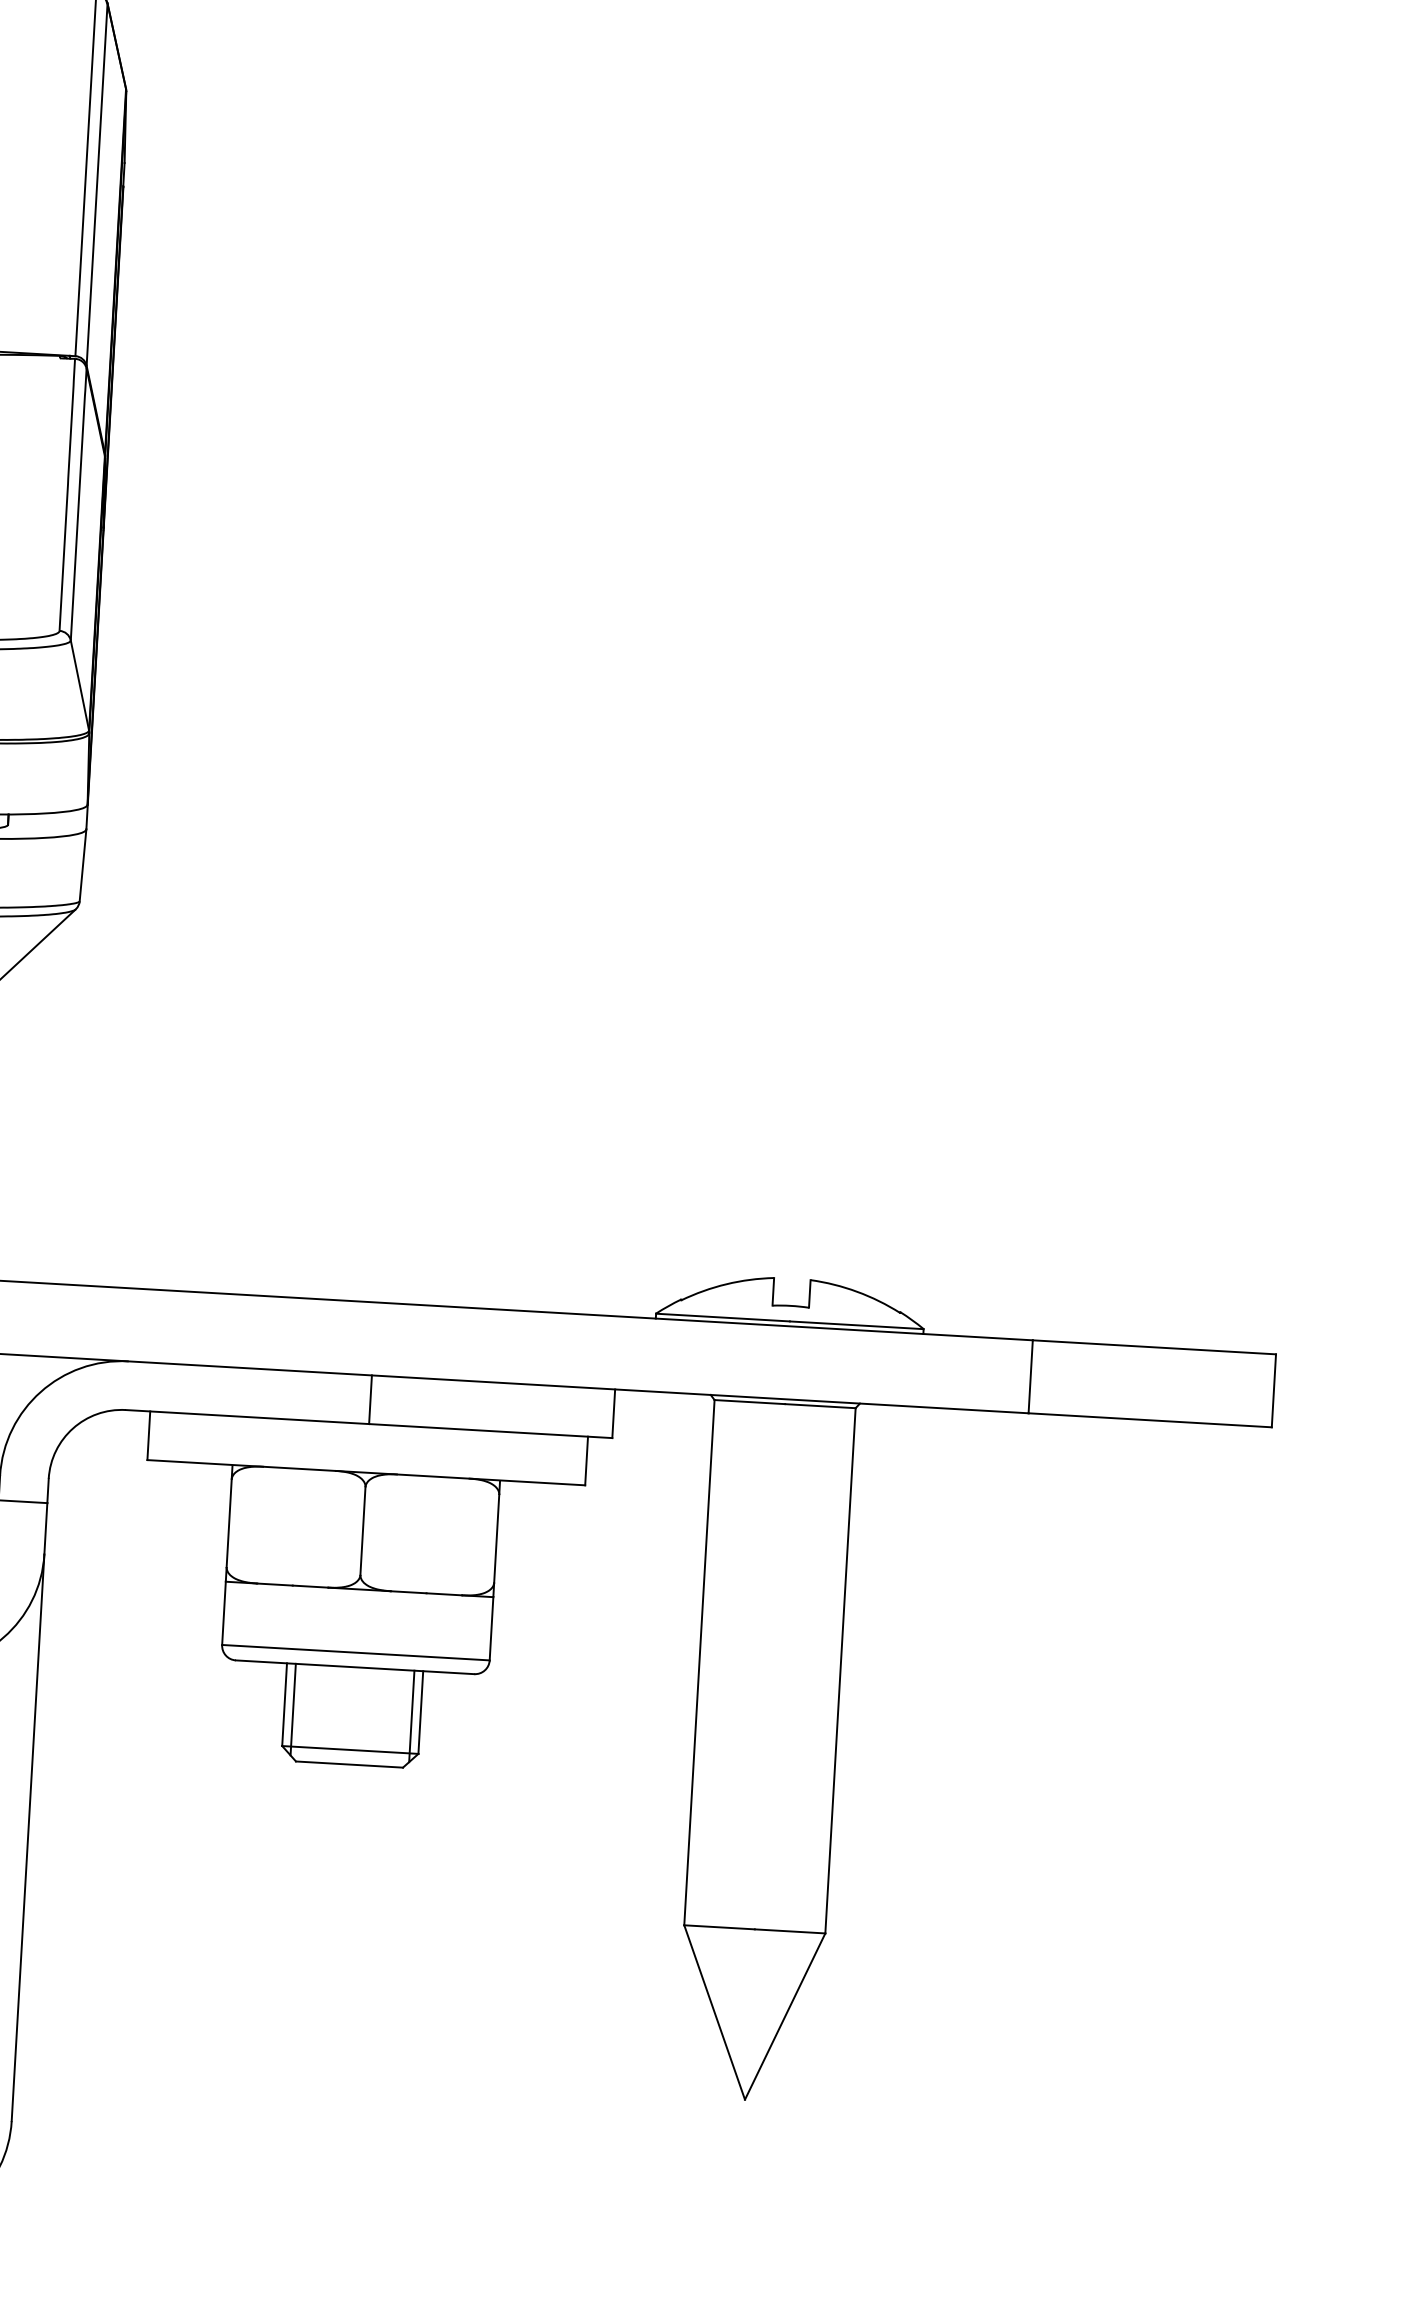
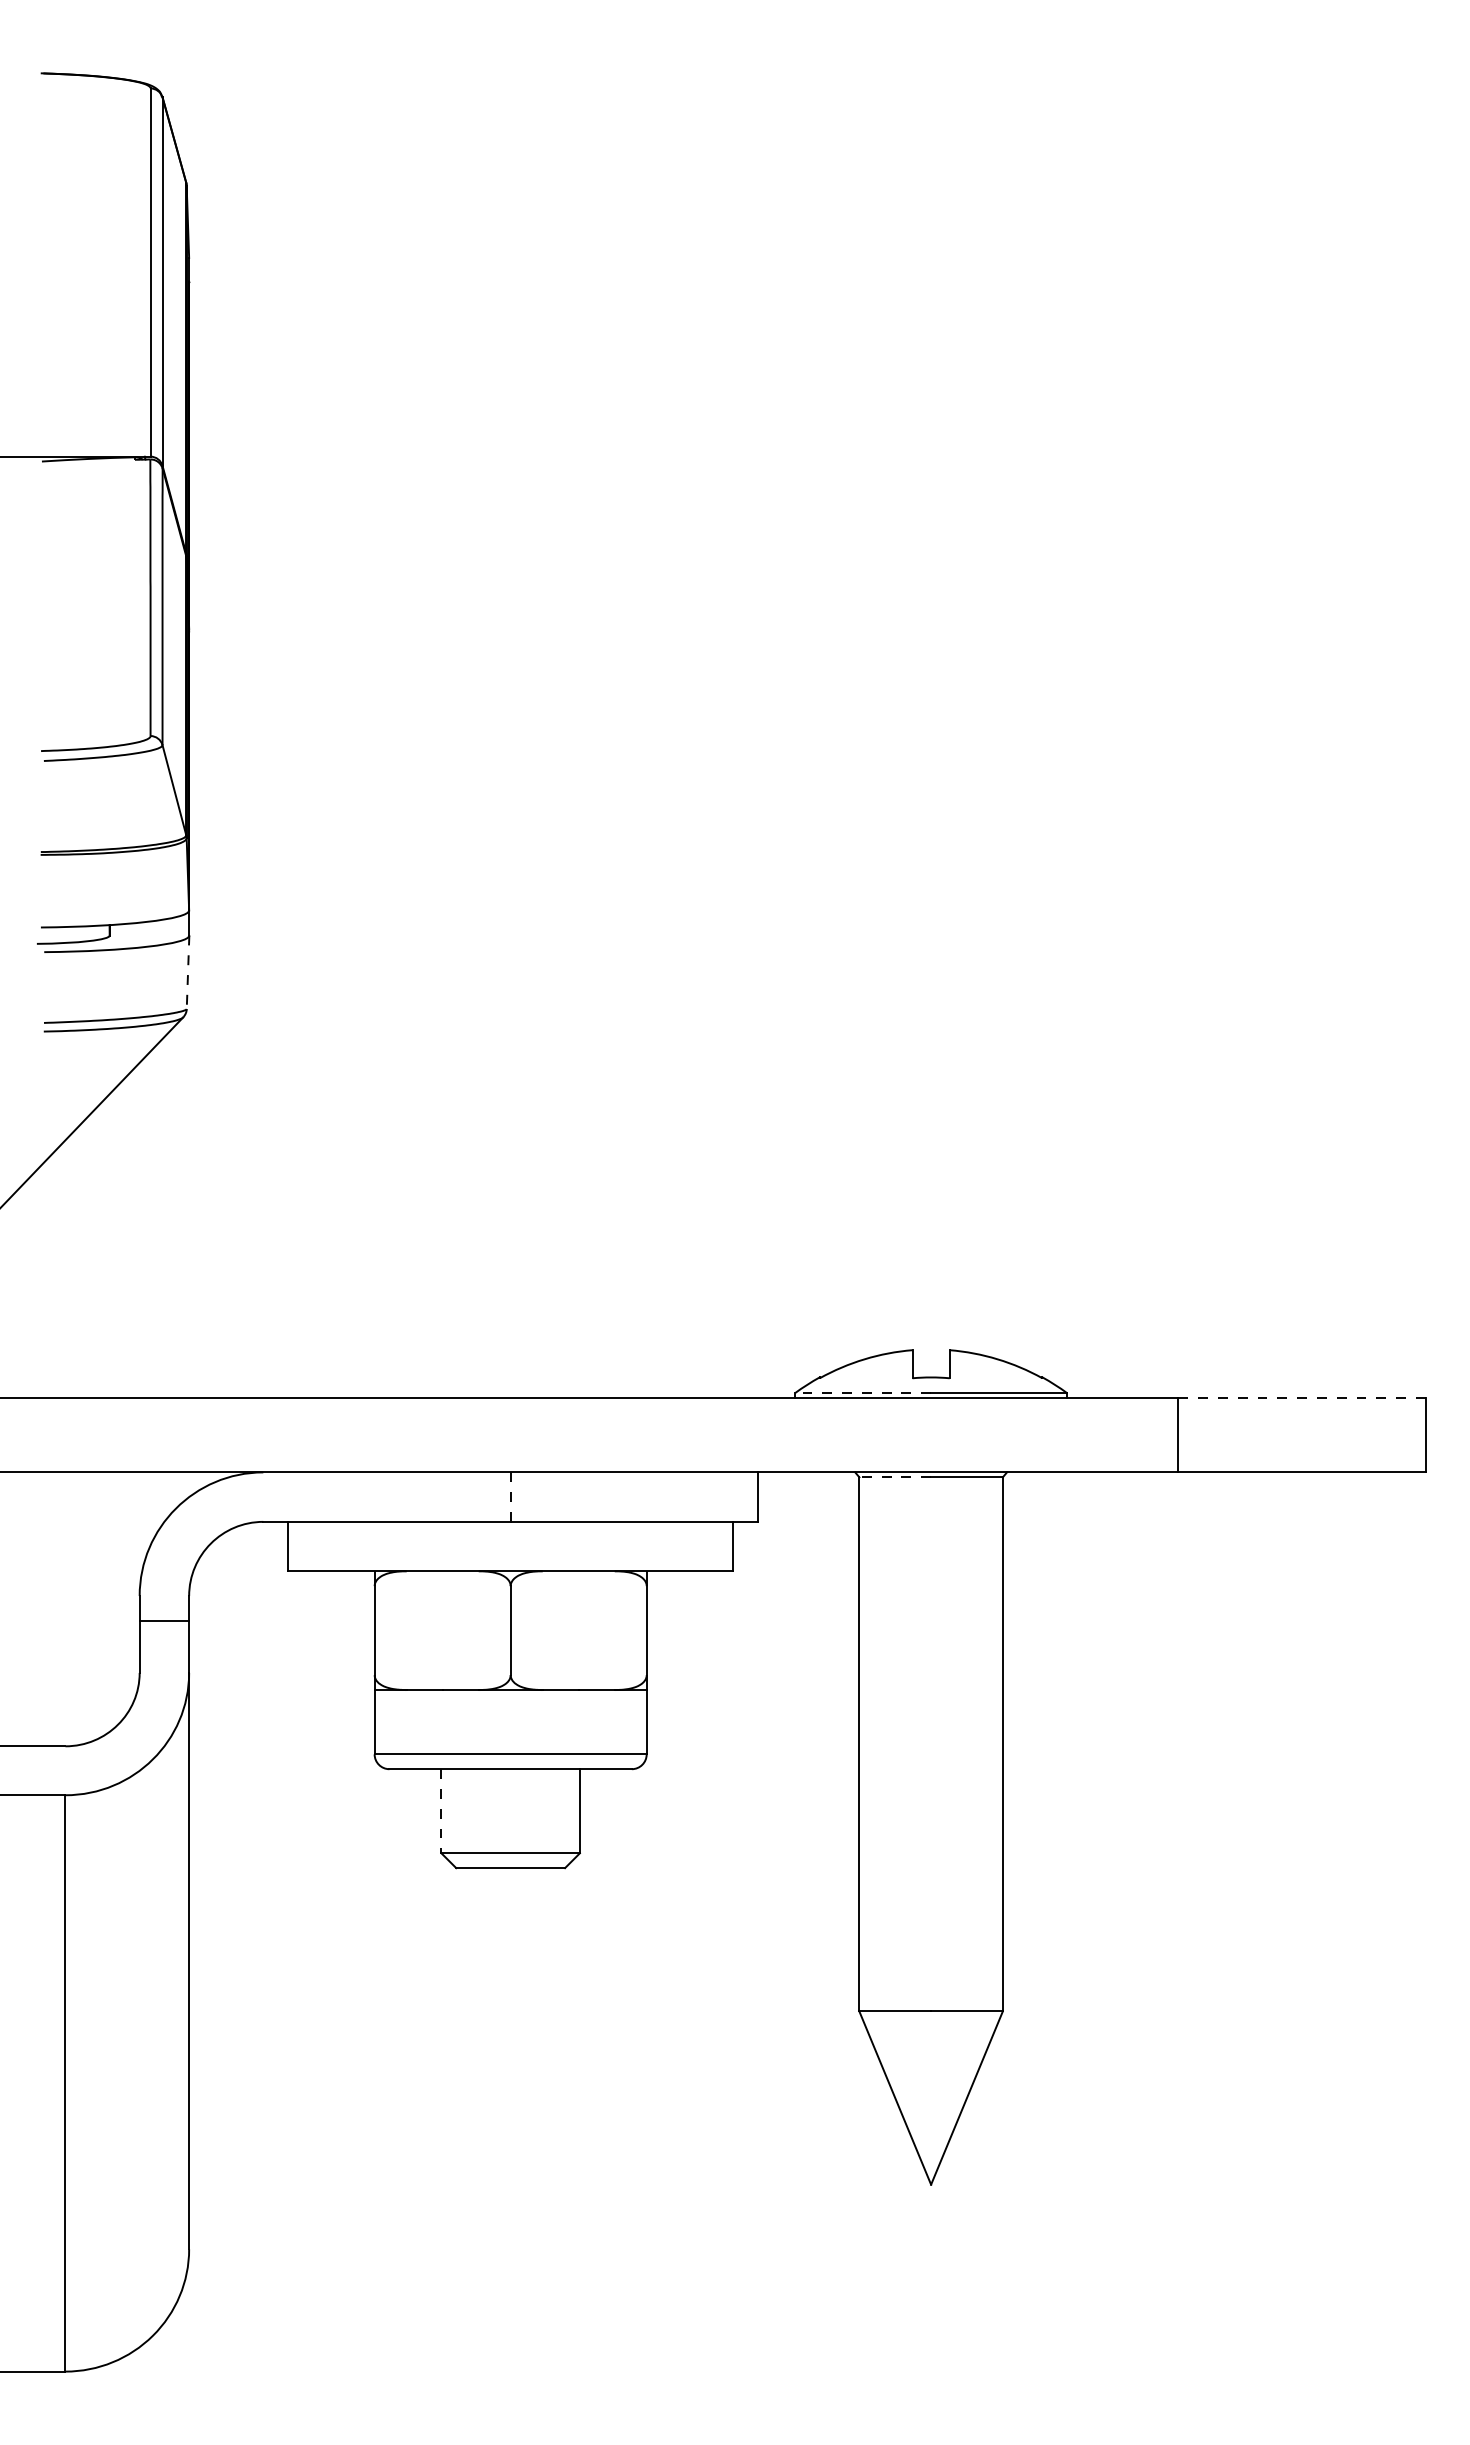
line: (83, 865) -> (188, 972), solid -> dashed
line: (722, 1317) -> (862, 1393), solid -> dashed
line: (1154, 1347) -> (1302, 1398), solid -> dashed
line: (370, 1400) -> (510, 1497), solid -> dashed
line: (750, 1402) -> (895, 1477), solid -> dashed
line: (284, 1704) -> (441, 1811), solid -> dashed
line: (293, 1709) -> (450, 1815), removed
line: (412, 1716) -> (571, 1815), removed

